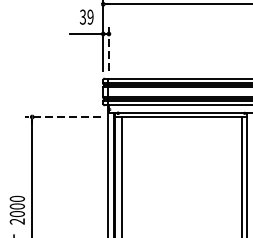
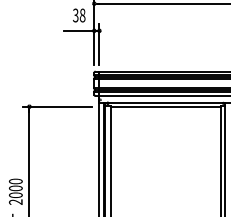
text: (90, 17) -> (82, 15), 39 -> 38
line: (108, 47) -> (99, 43), dashed -> solid
line: (62, 116) -> (57, 106), dashed -> solid

